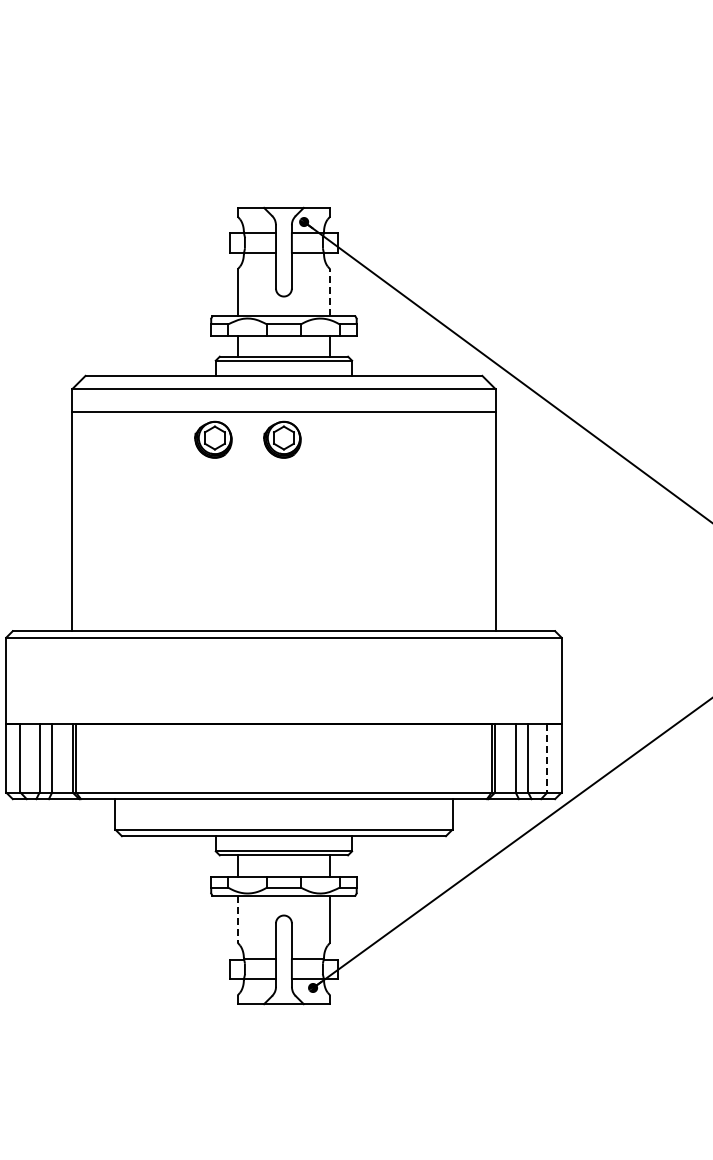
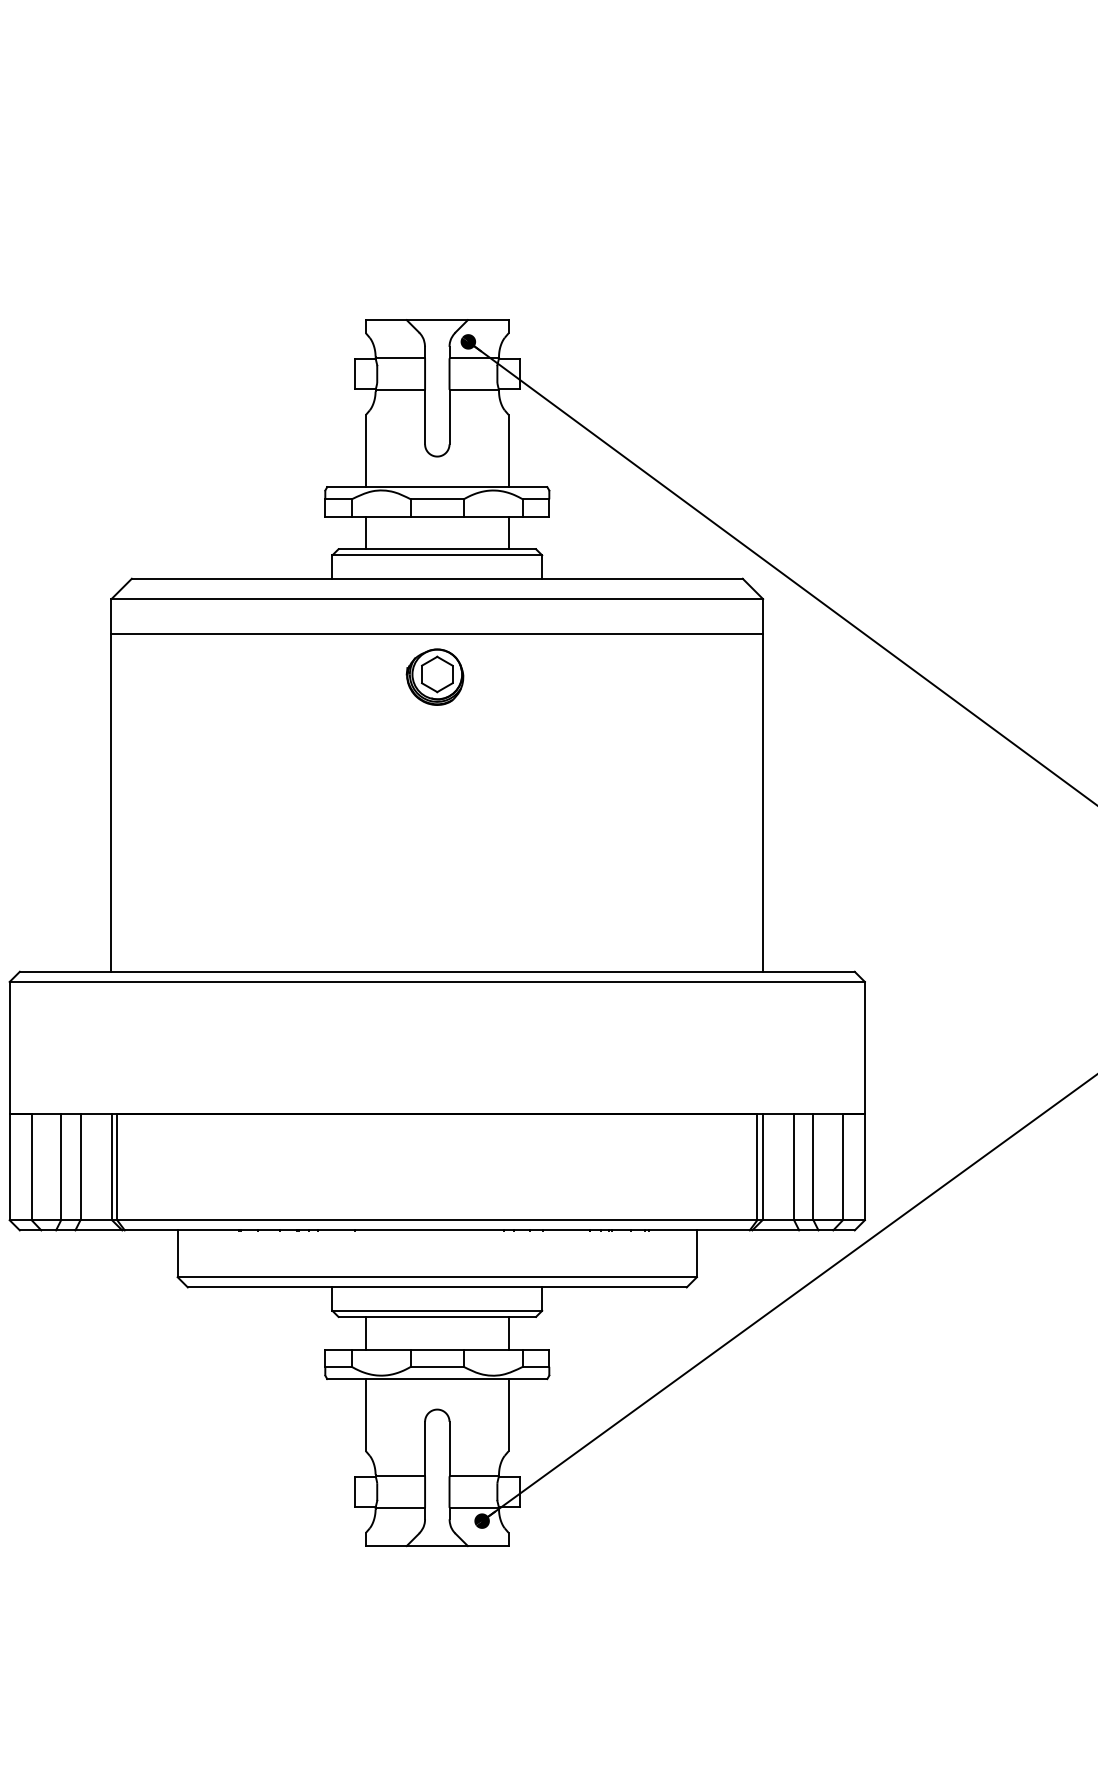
line: (330, 292) -> (508, 450), dashed -> solid
part: (213, 439) -> (328, 676), removed
line: (547, 758) -> (843, 1167), dashed -> solid
line: (237, 919) -> (365, 1415), dashed -> solid

